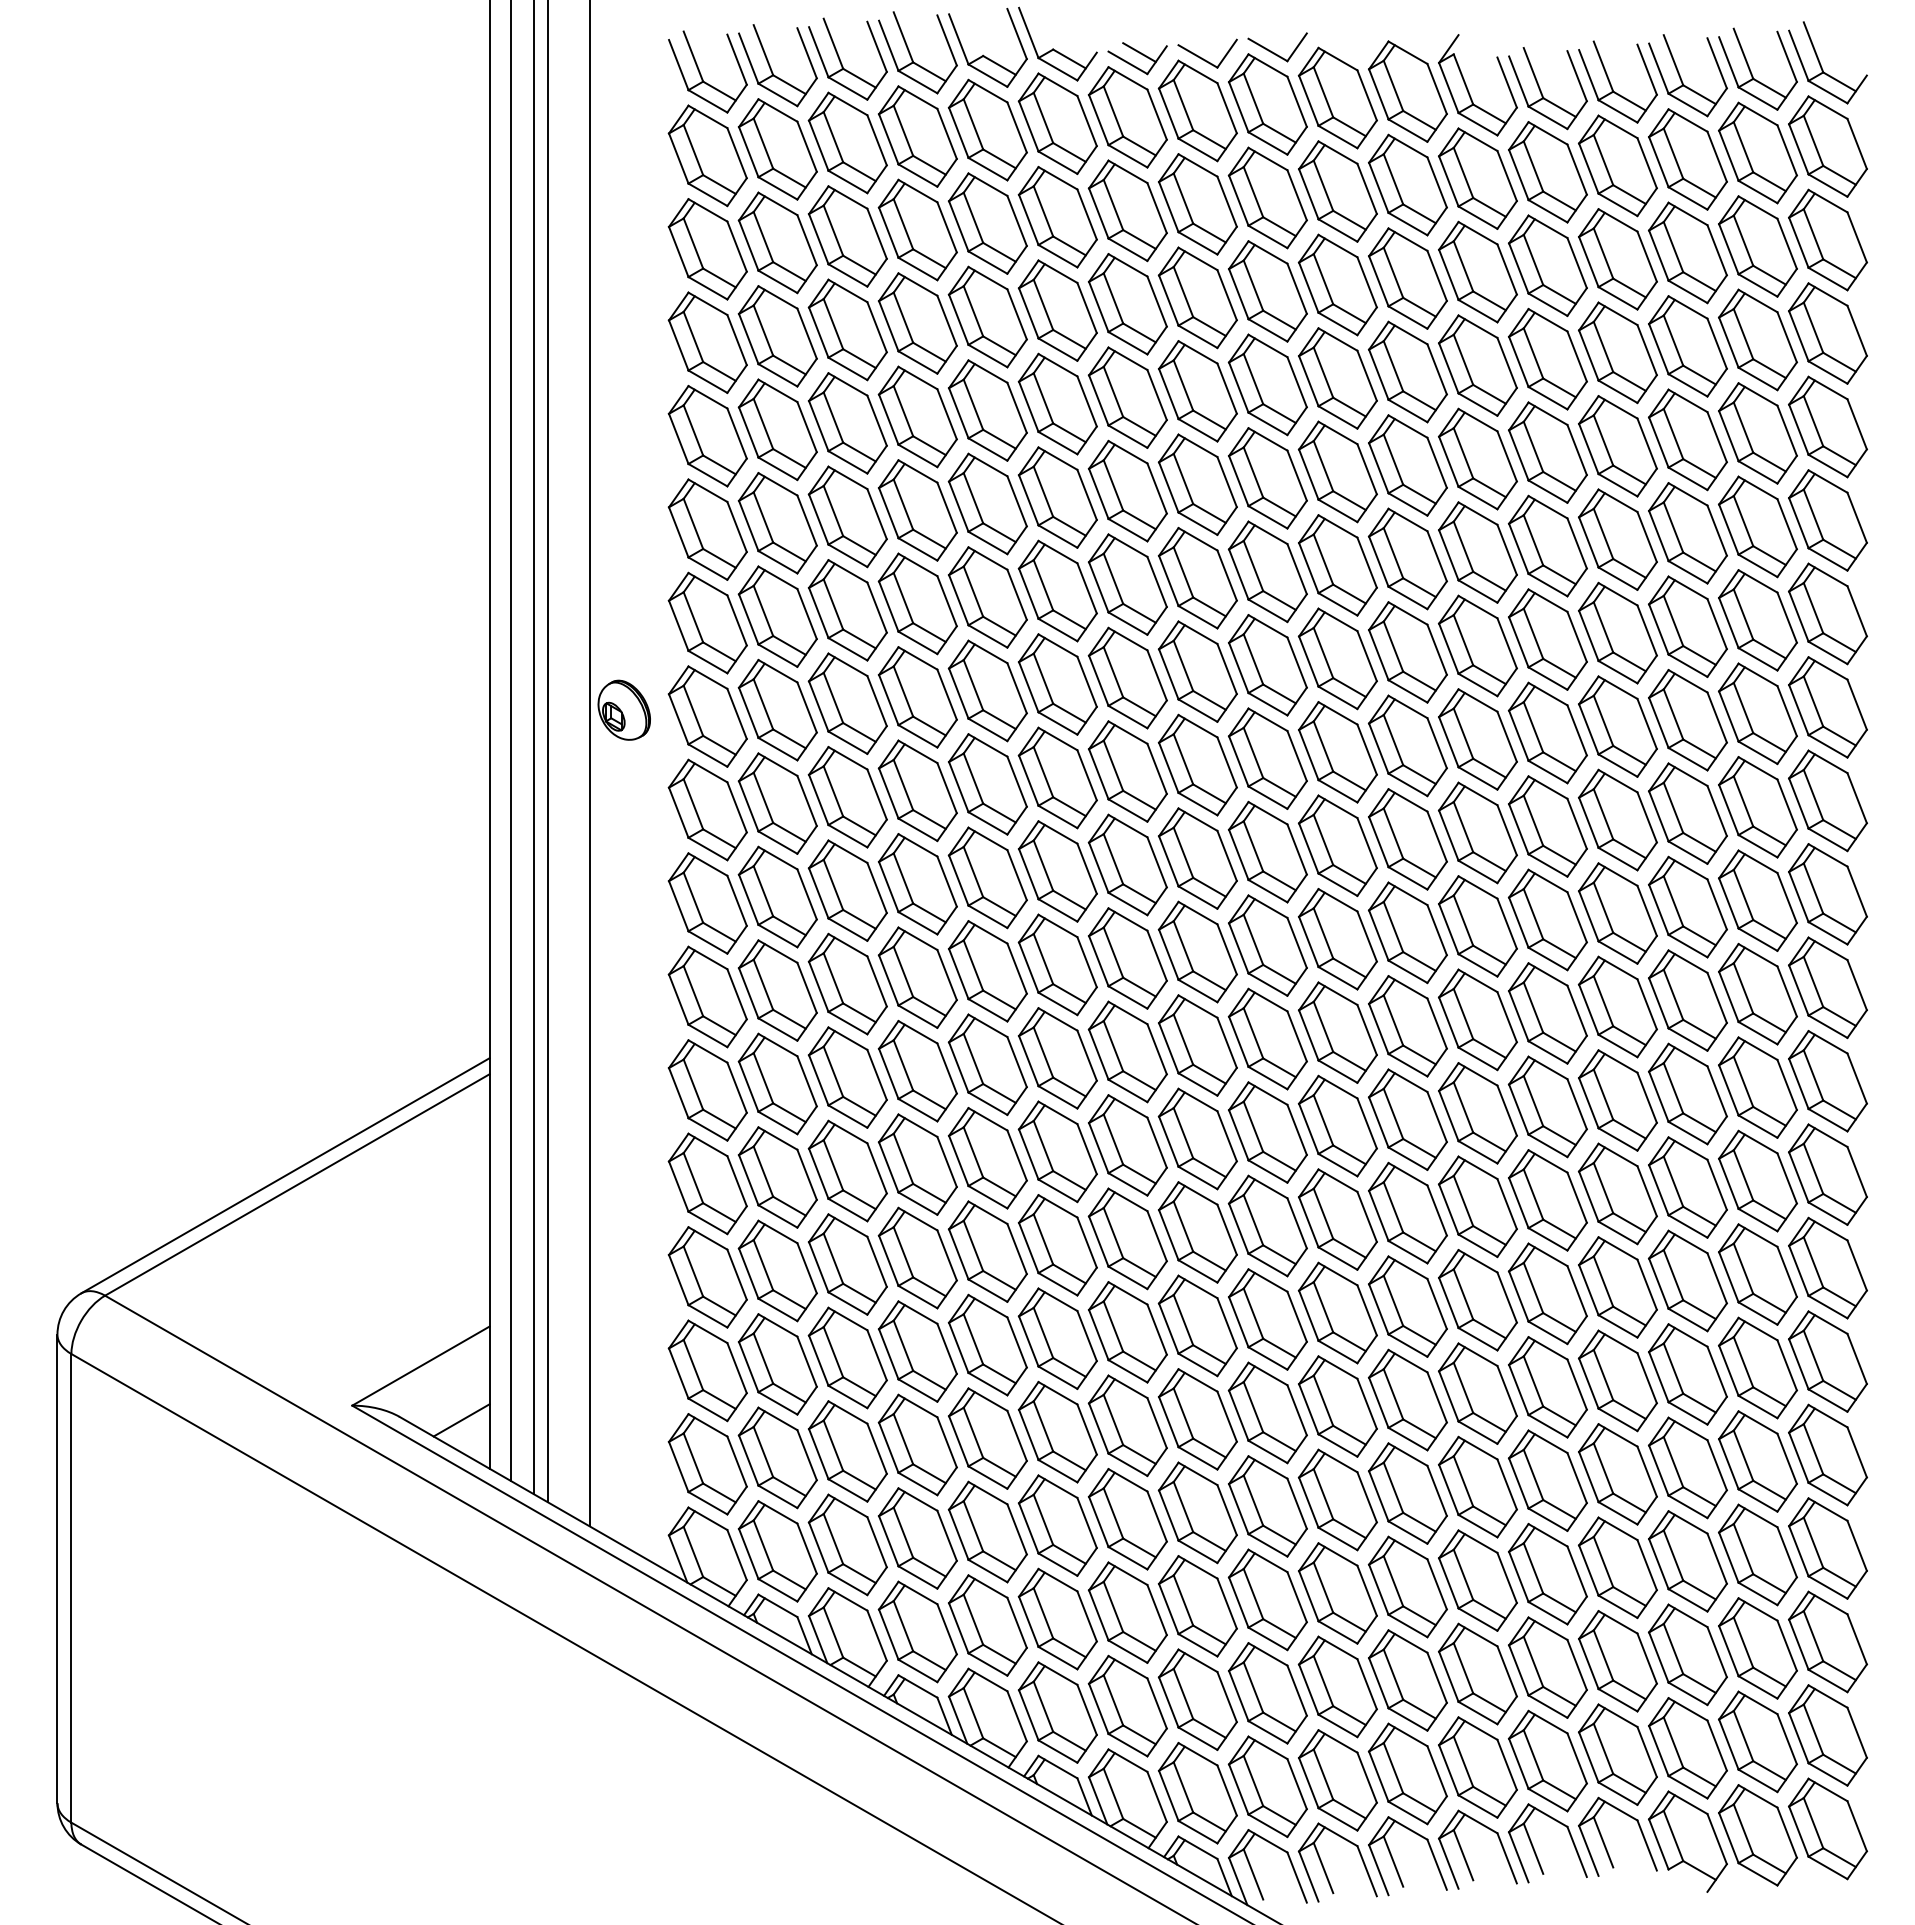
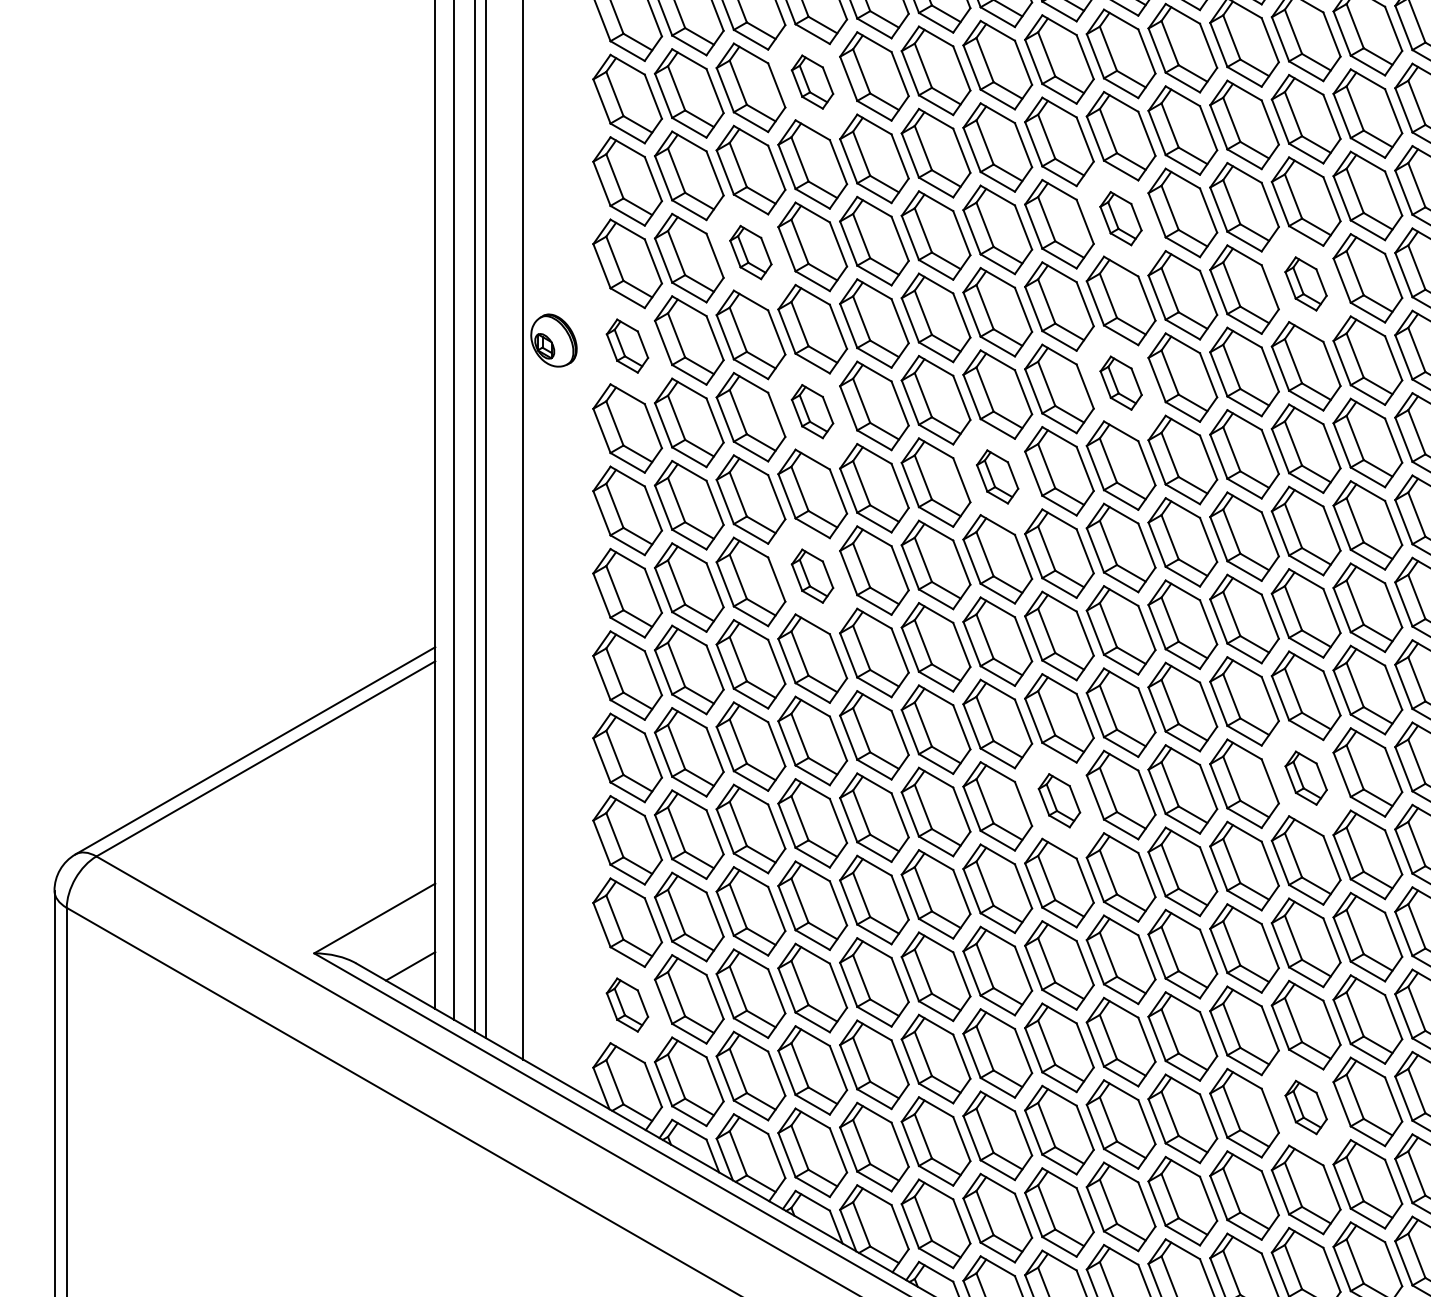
part: (917, 416) -> (812, 81), size x0.6
part: (1267, 571) -> (1120, 218), size x0.6
part: (847, 610) -> (750, 252), size x0.6
part: (1477, 645) -> (1305, 283), size x0.6
part: (707, 716) -> (627, 346), size x0.6
part: (1267, 758) -> (1120, 383), size x0.6
part: (917, 790) -> (812, 411), size x0.6
part: (1127, 864) -> (997, 476), size x0.6
part: (917, 977) -> (812, 576), size x0.6
part: (1477, 1206) -> (1305, 777), size x0.6
part: (1197, 1232) -> (1059, 800), size x0.6
part: (707, 1464) -> (627, 1005), size x0.6
part: (1477, 1580) -> (1305, 1107), size x0.6

